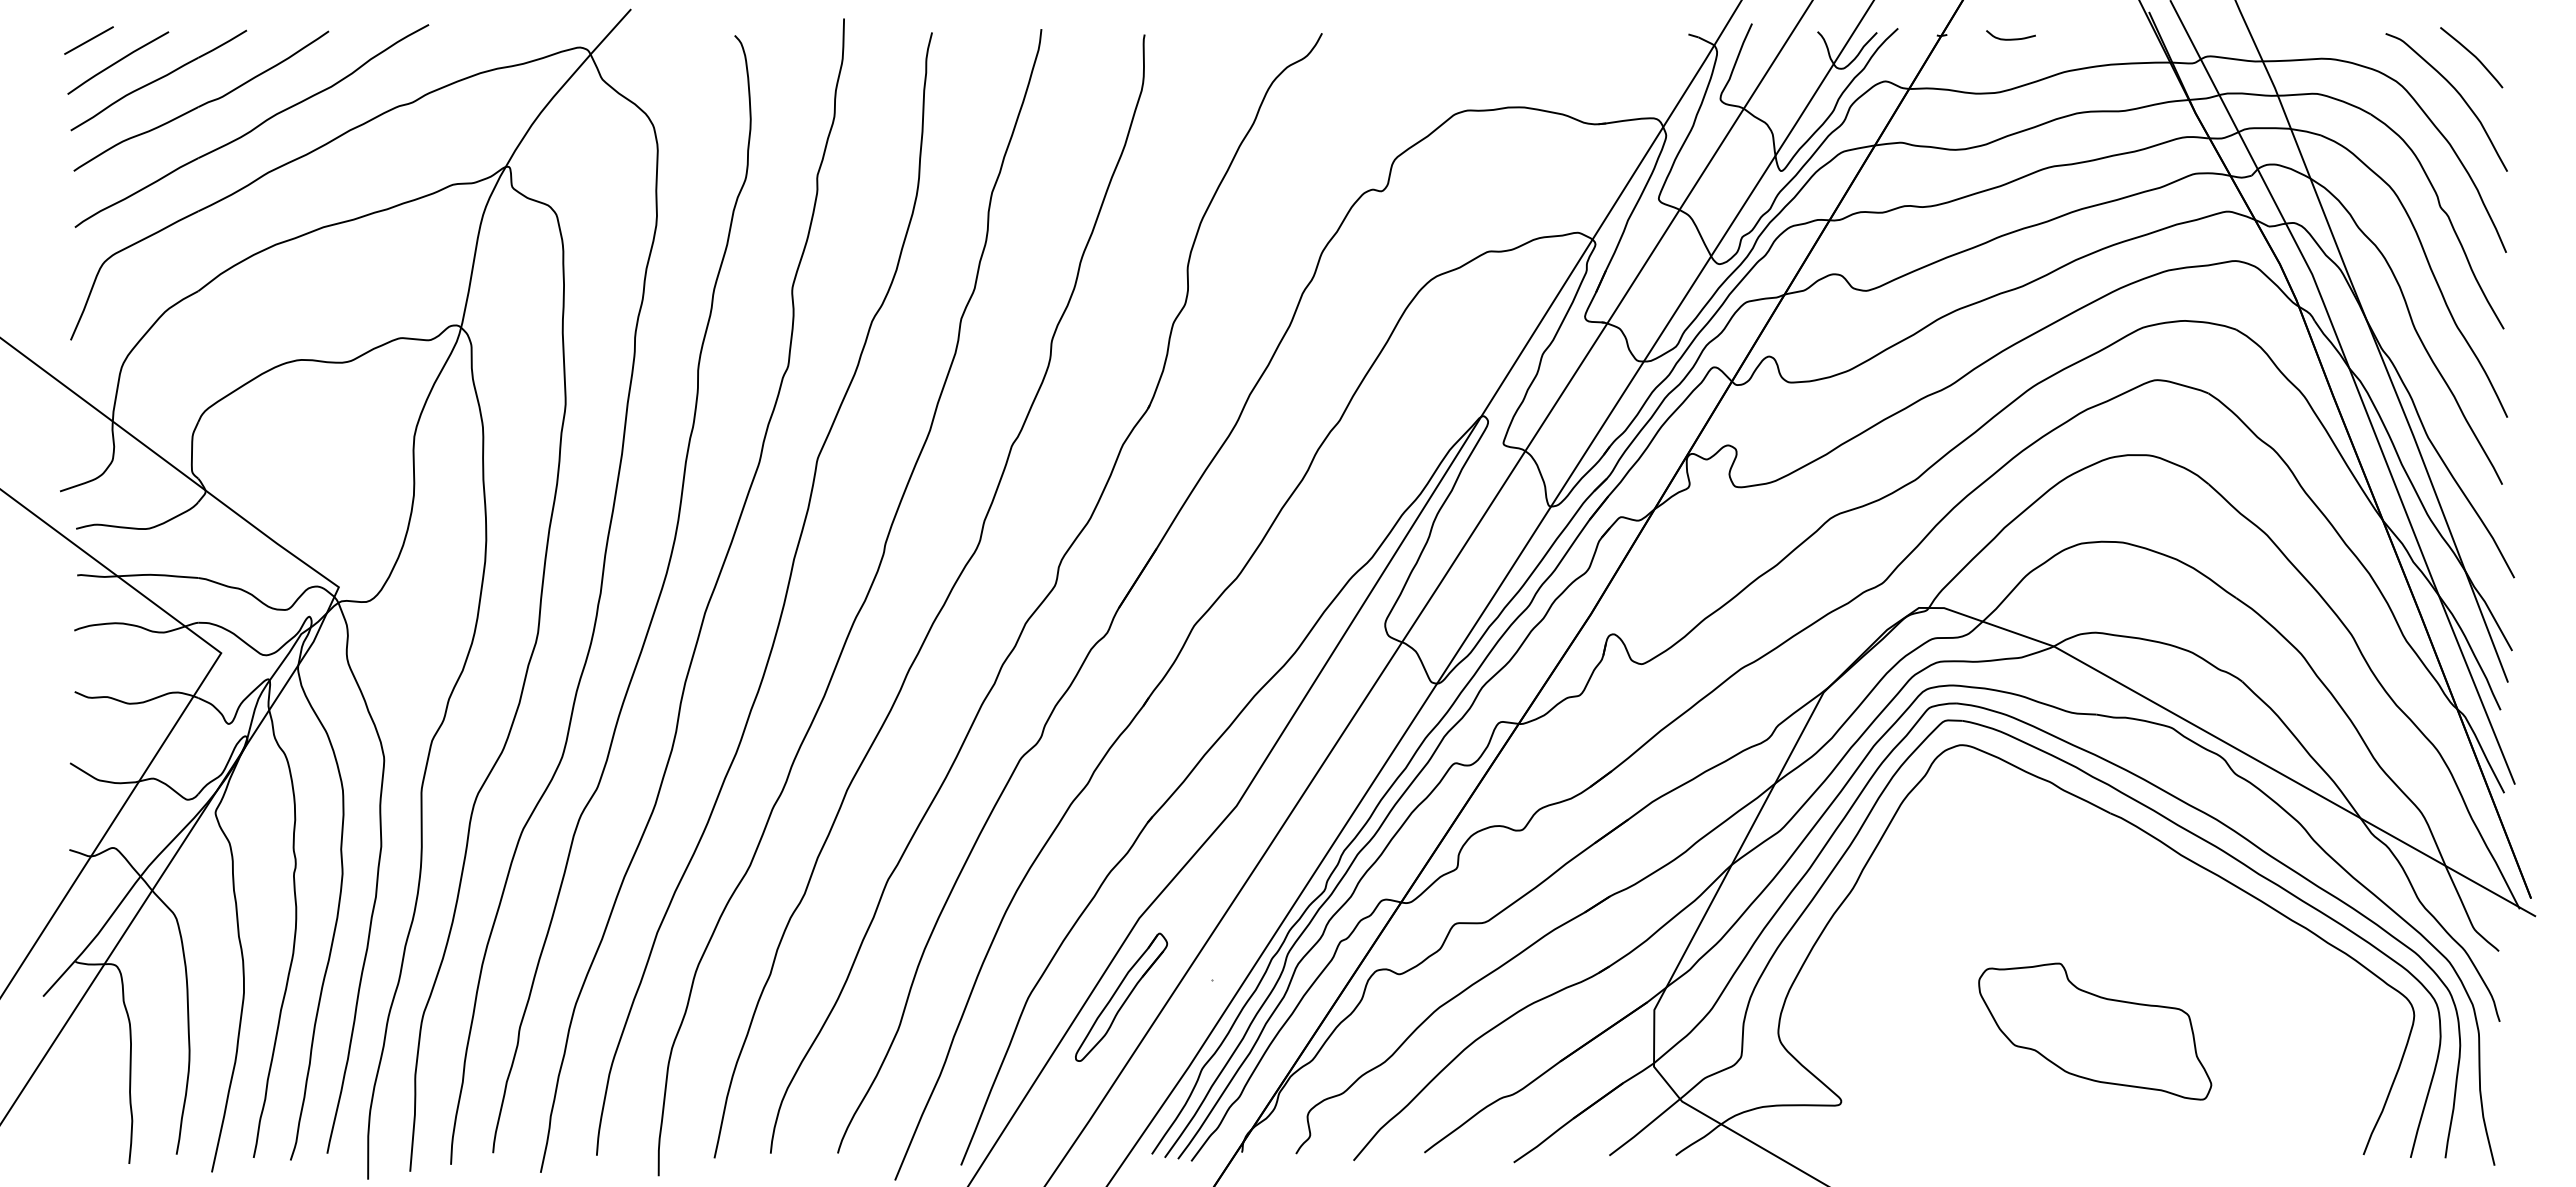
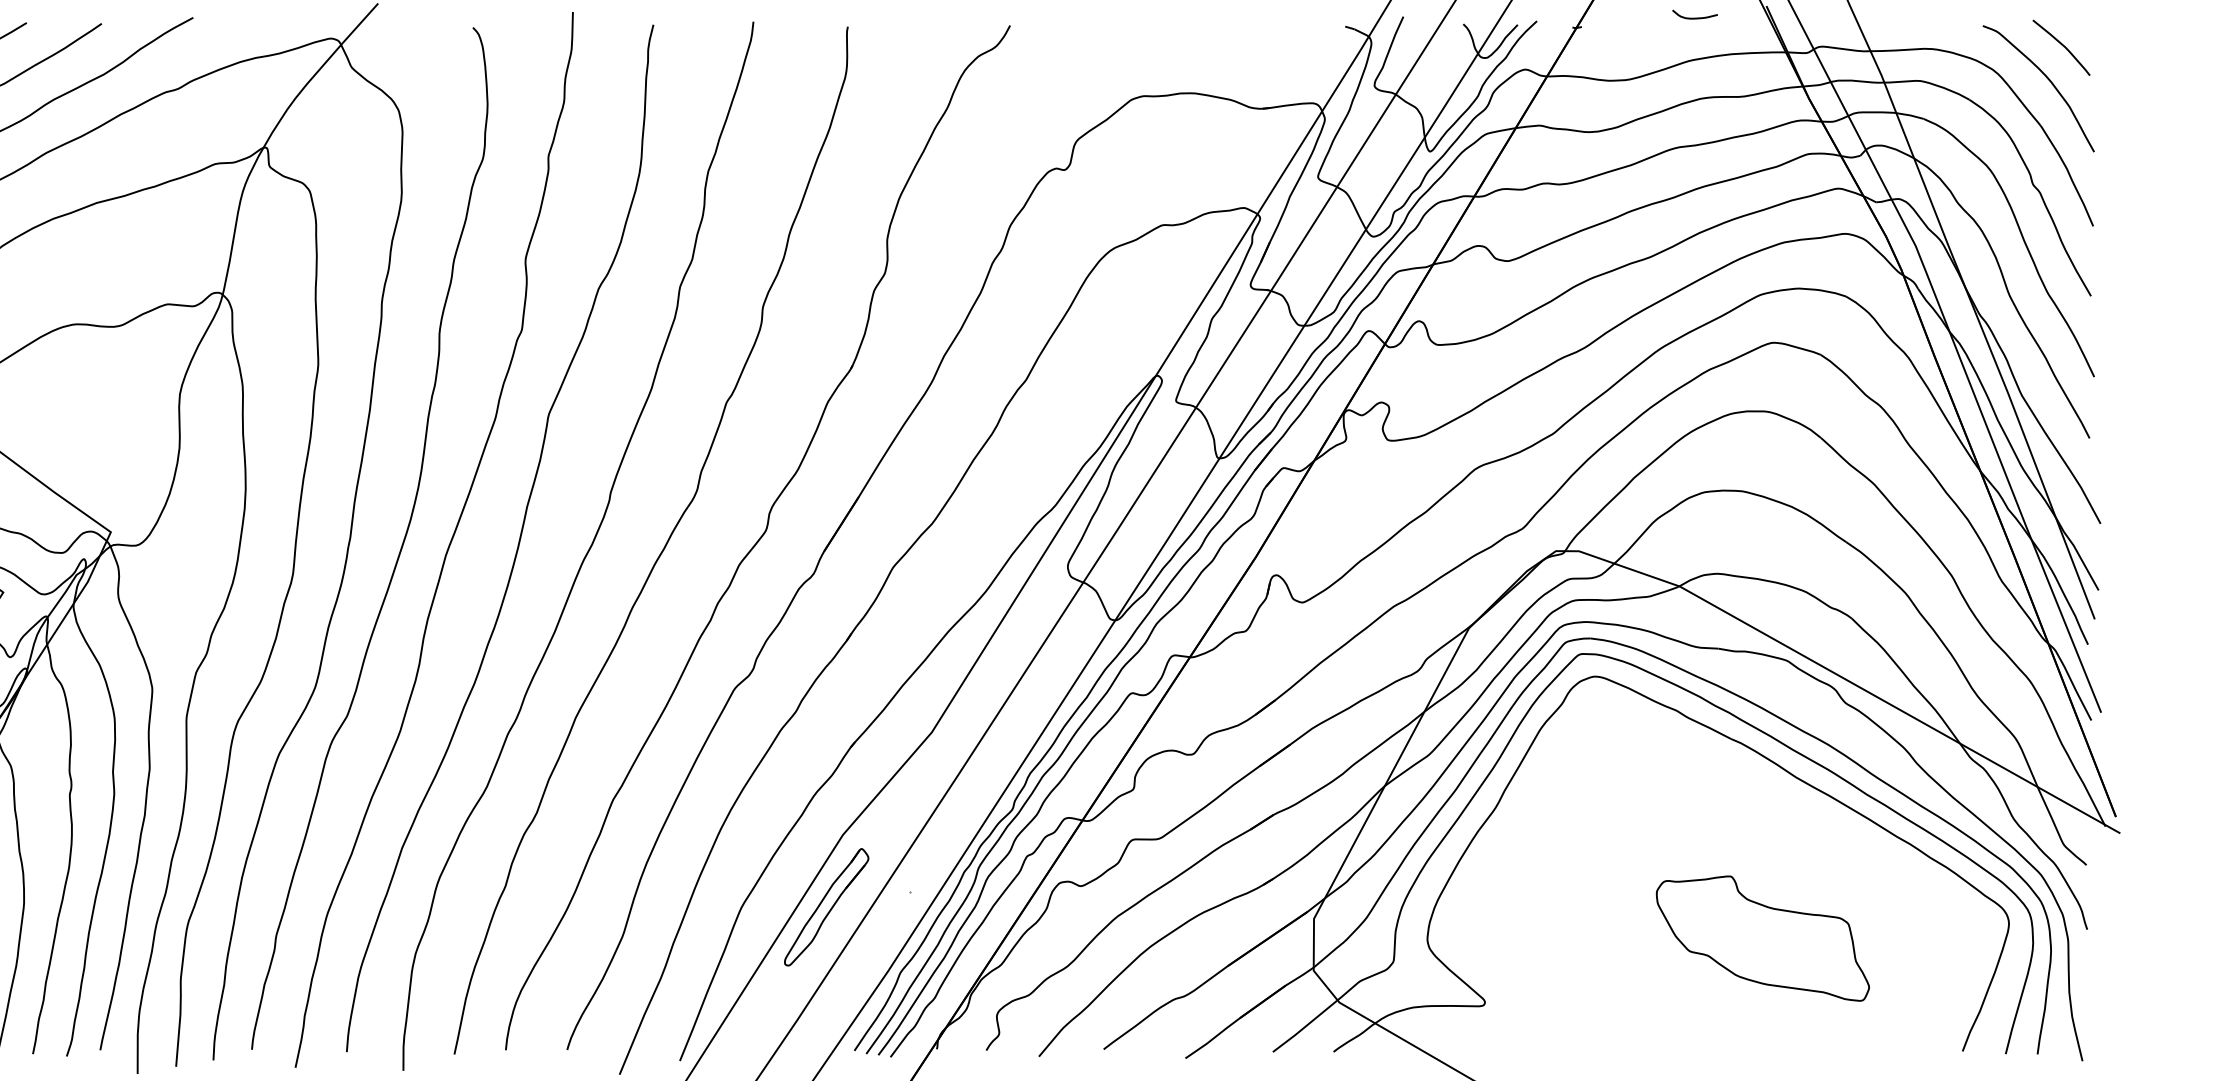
curve: (2010, 38) -> (1694, 17), moved
part: (2095, 1031) -> (1763, 938), moved

